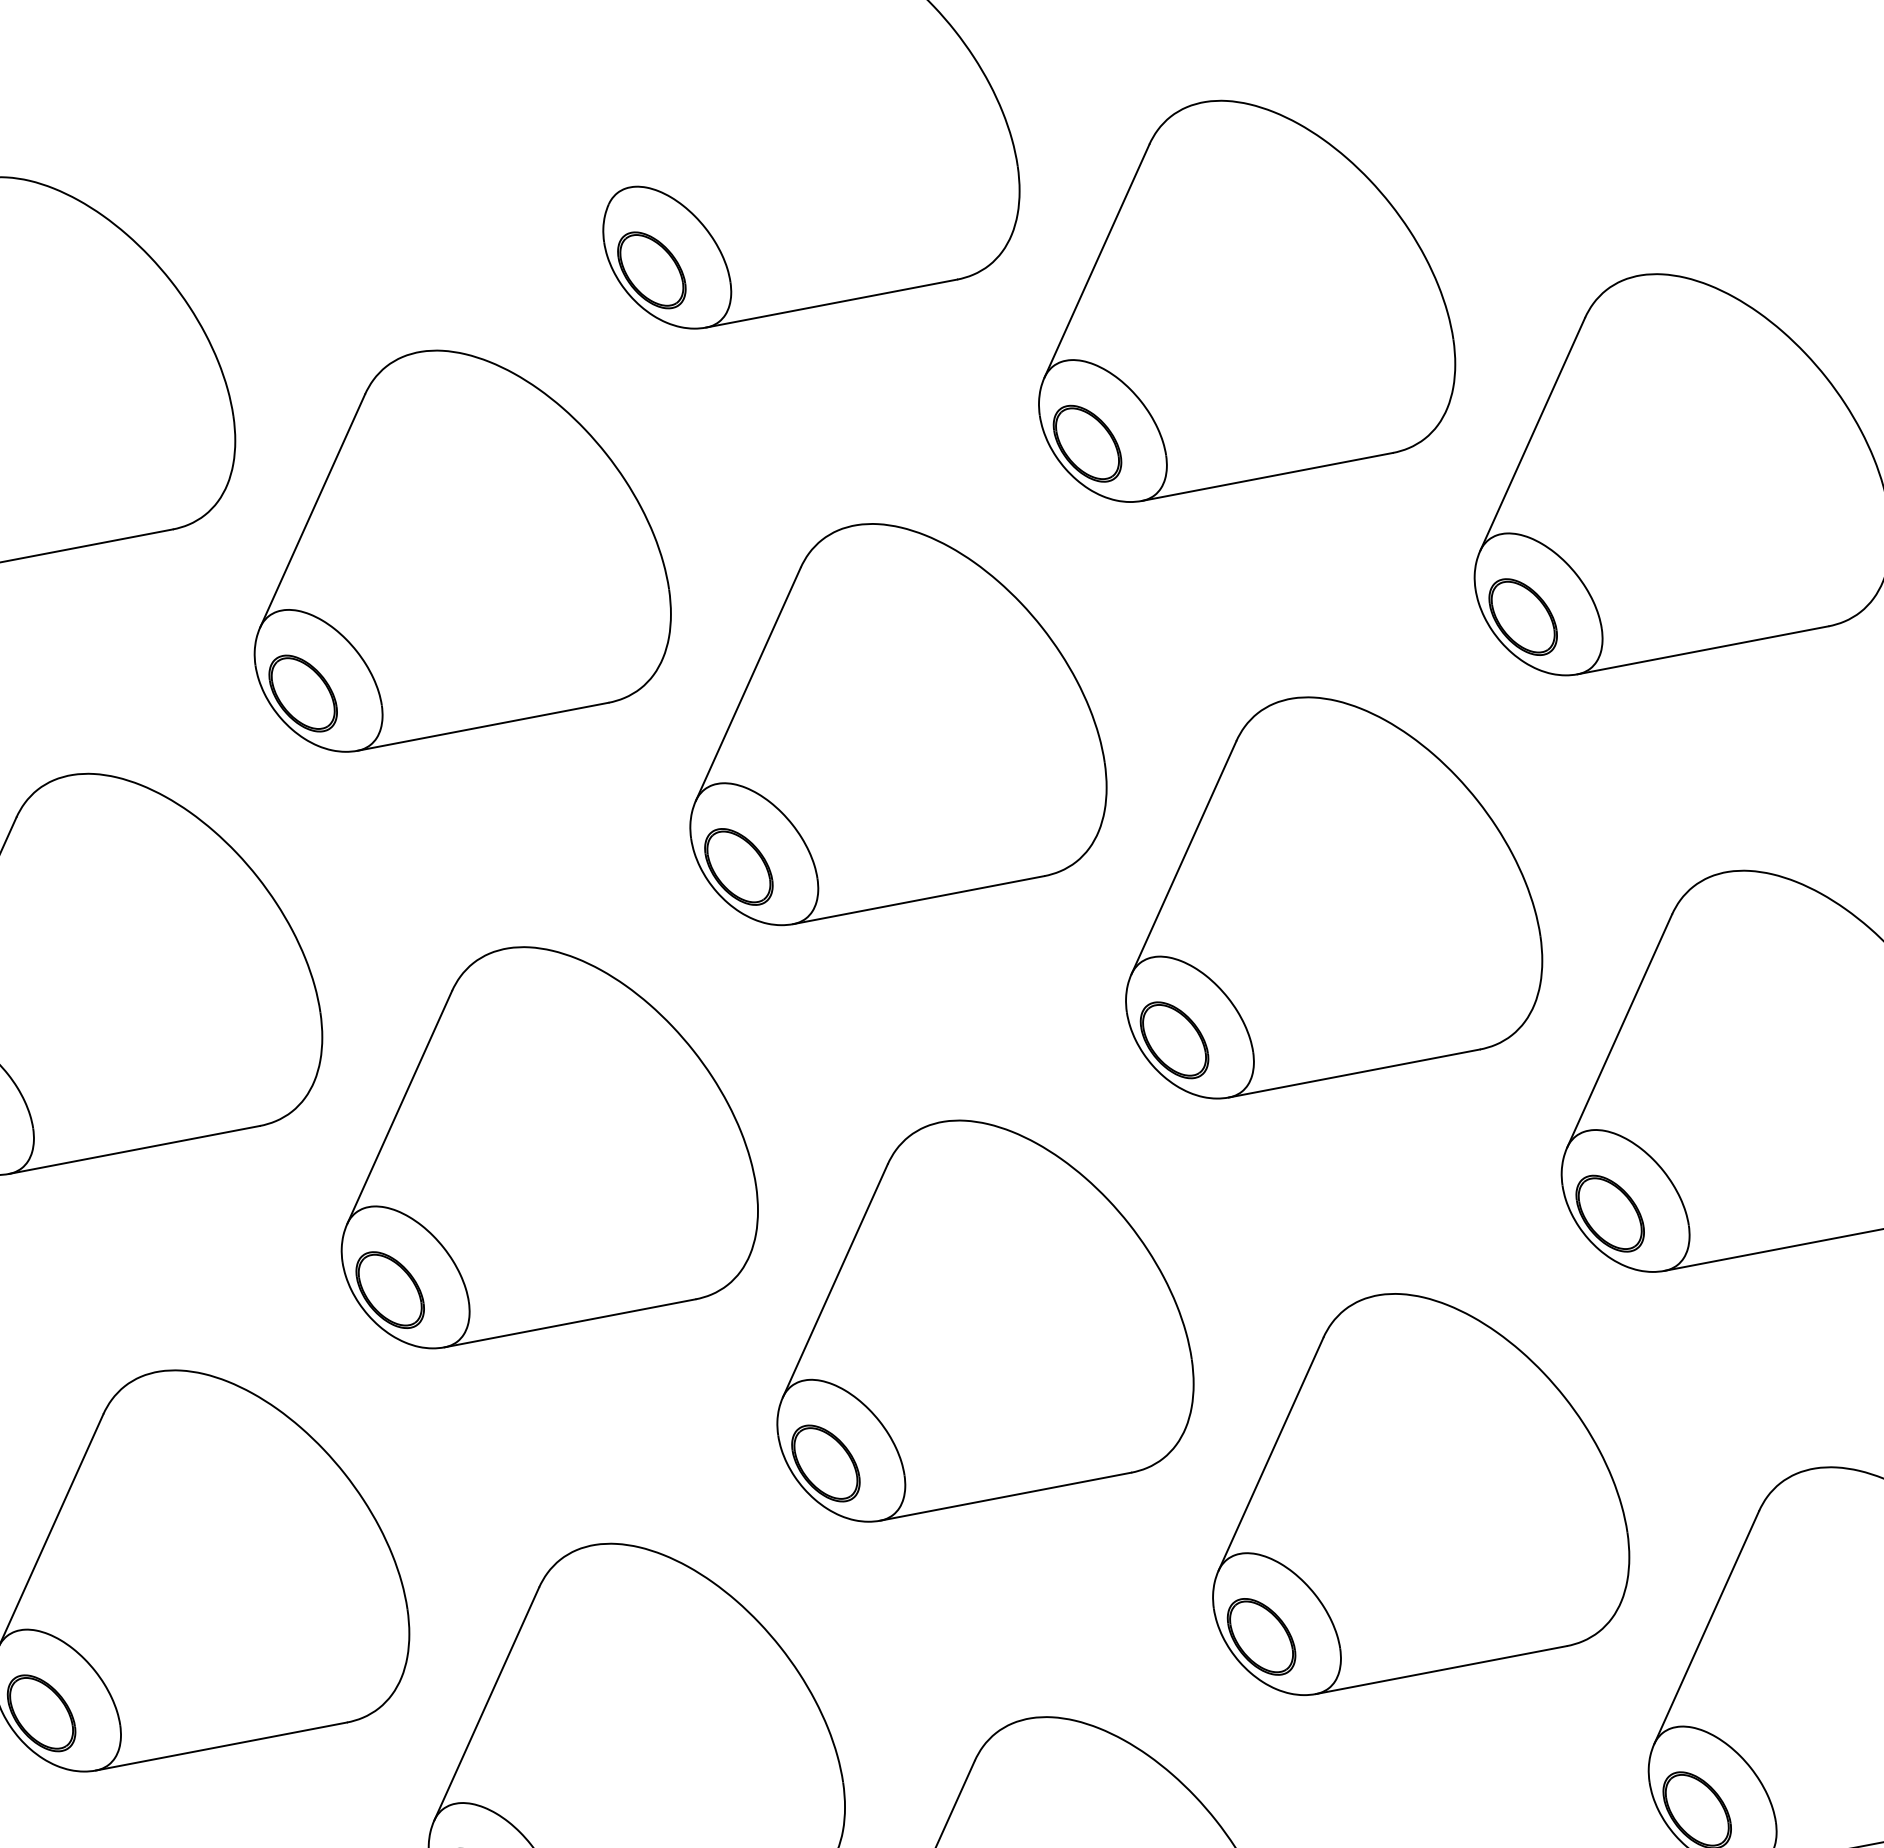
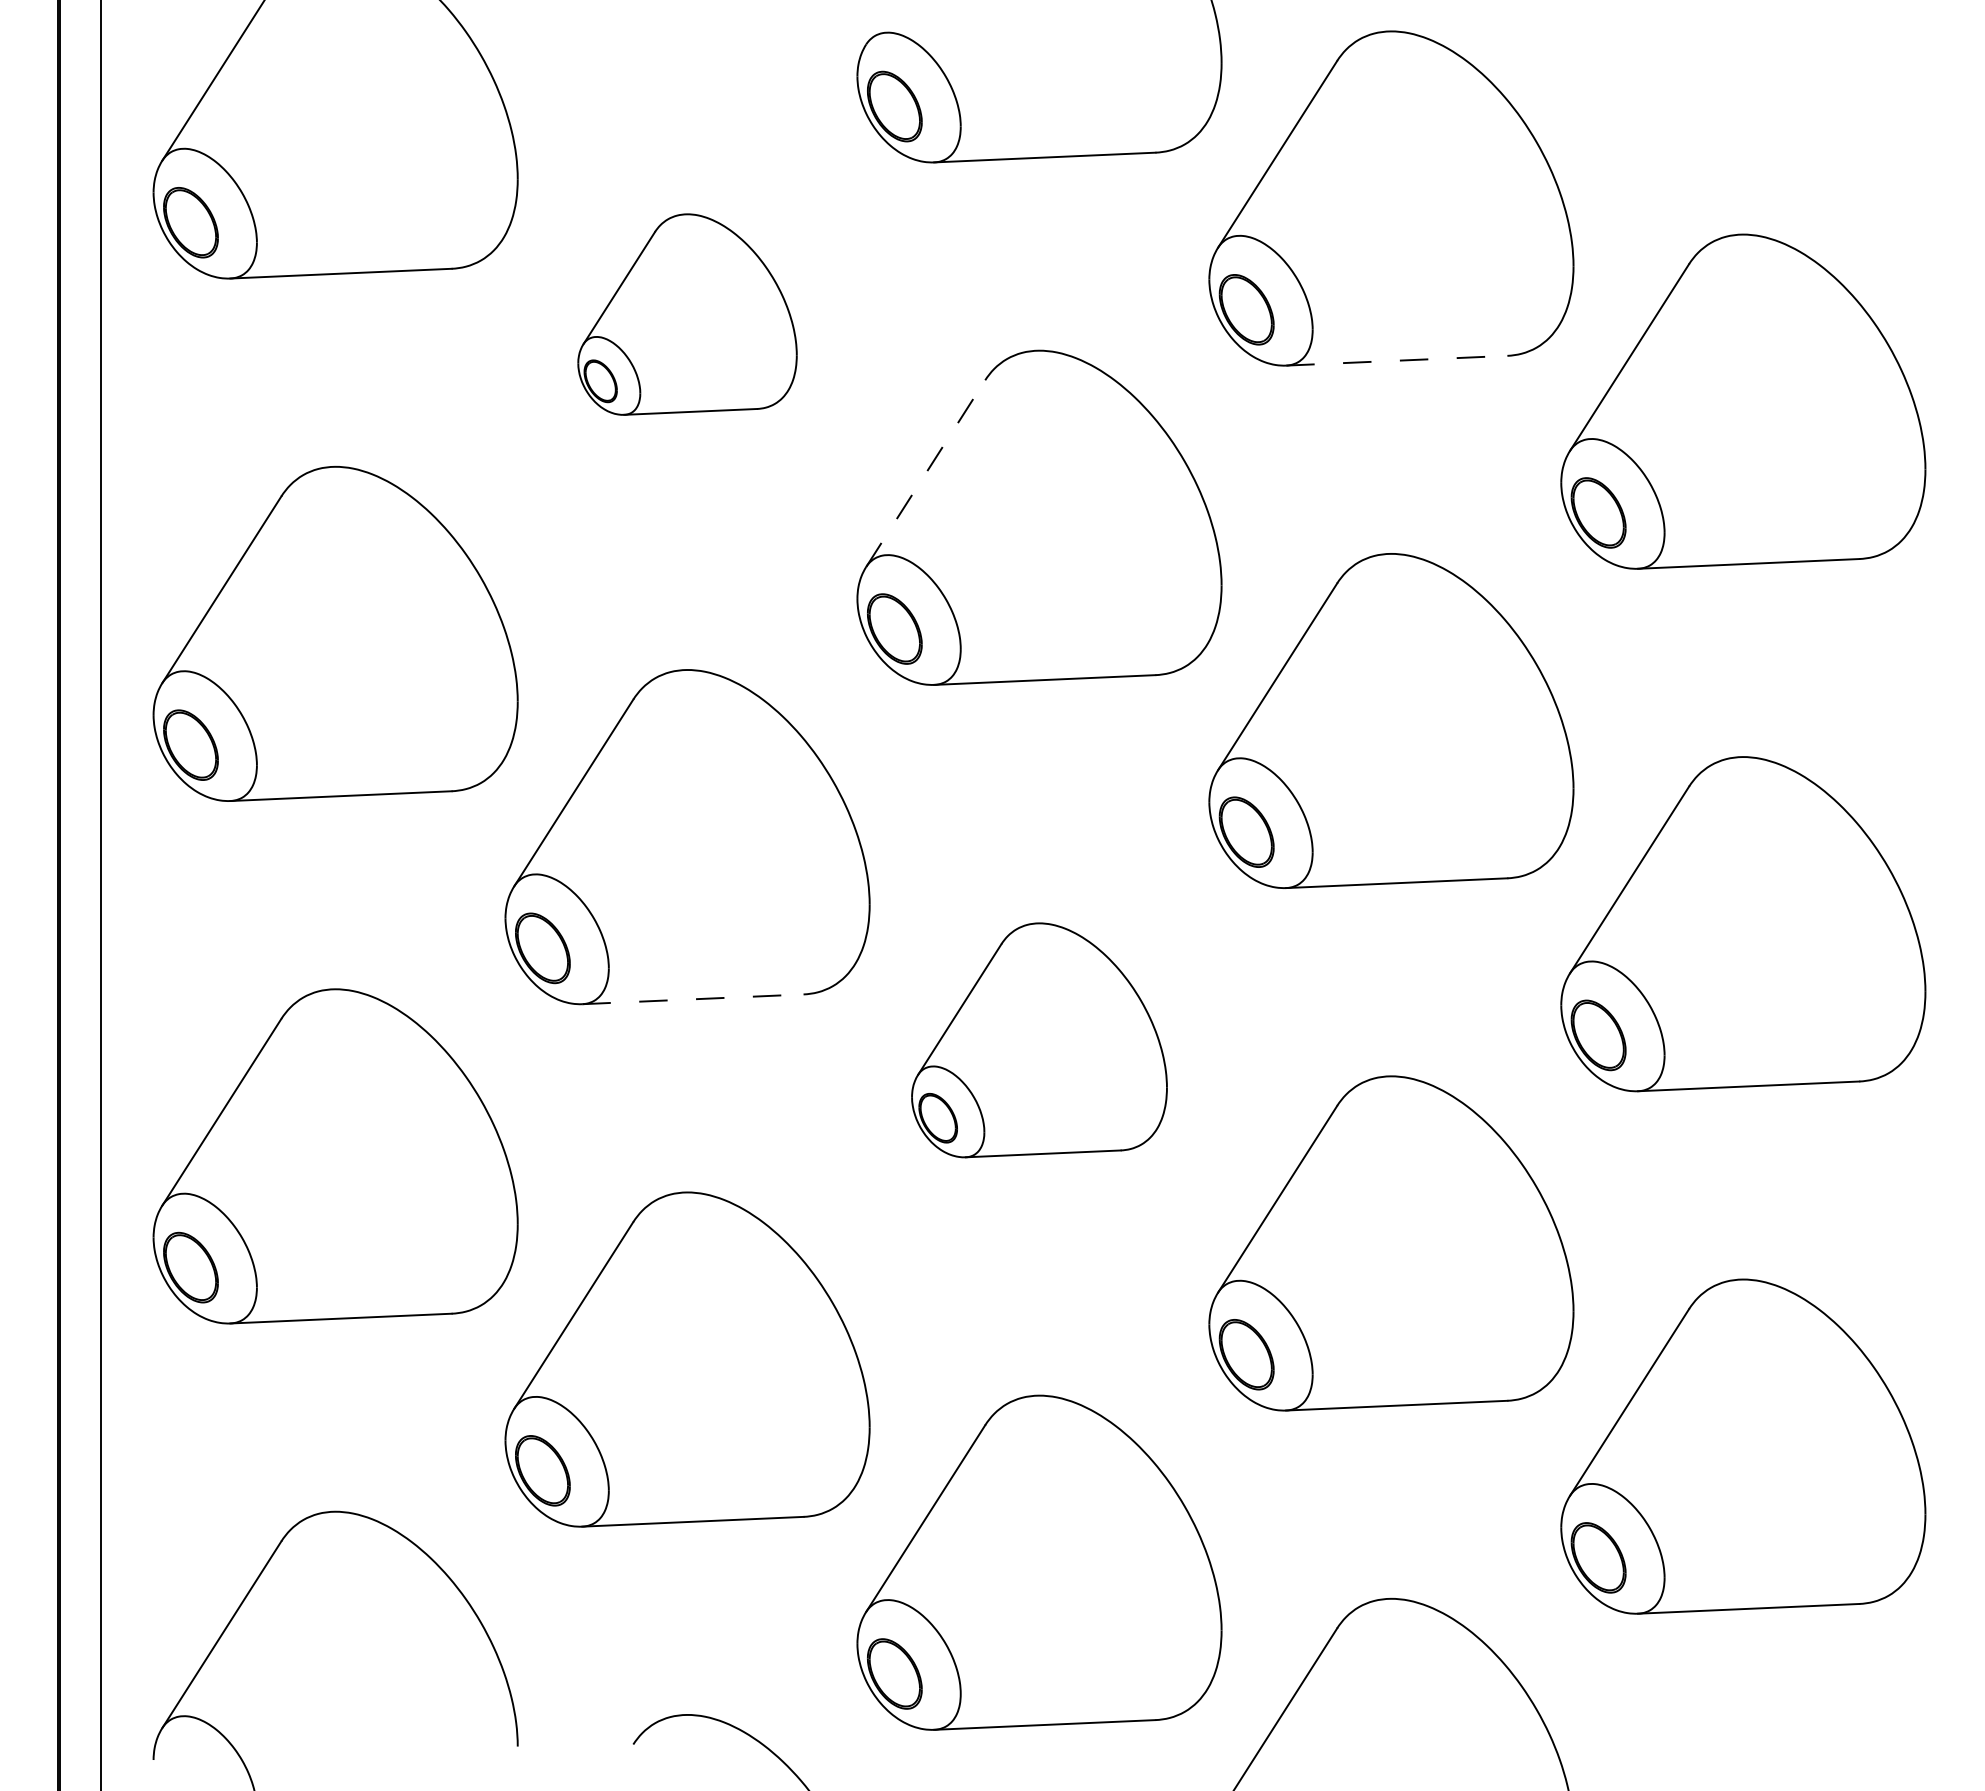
line: (1266, 476) -> (1396, 360), solid -> dashed
part: (449, 542) -> (687, 314), size x0.6
line: (748, 684) -> (925, 473), solid -> dashed
part: (972, 1312) -> (1039, 1040), size x0.7
line: (569, 1323) -> (692, 999), solid -> dashed

